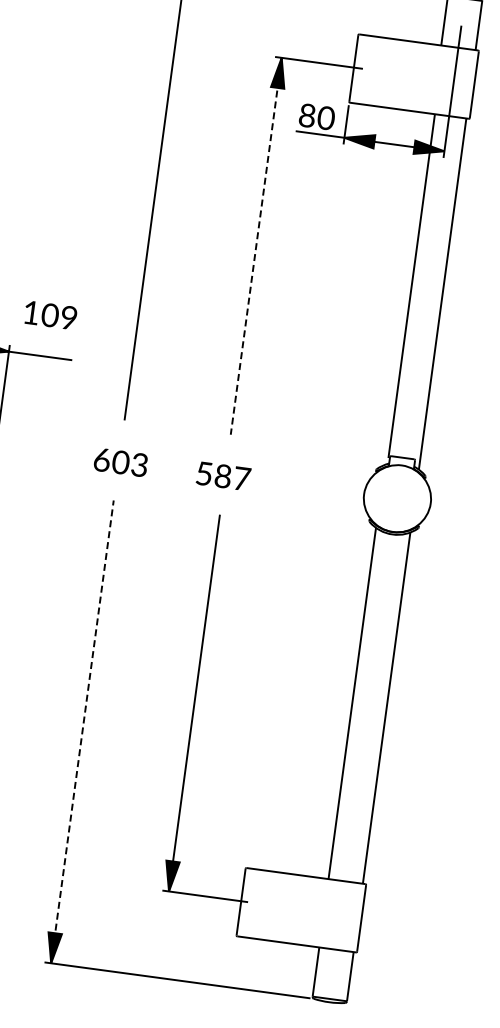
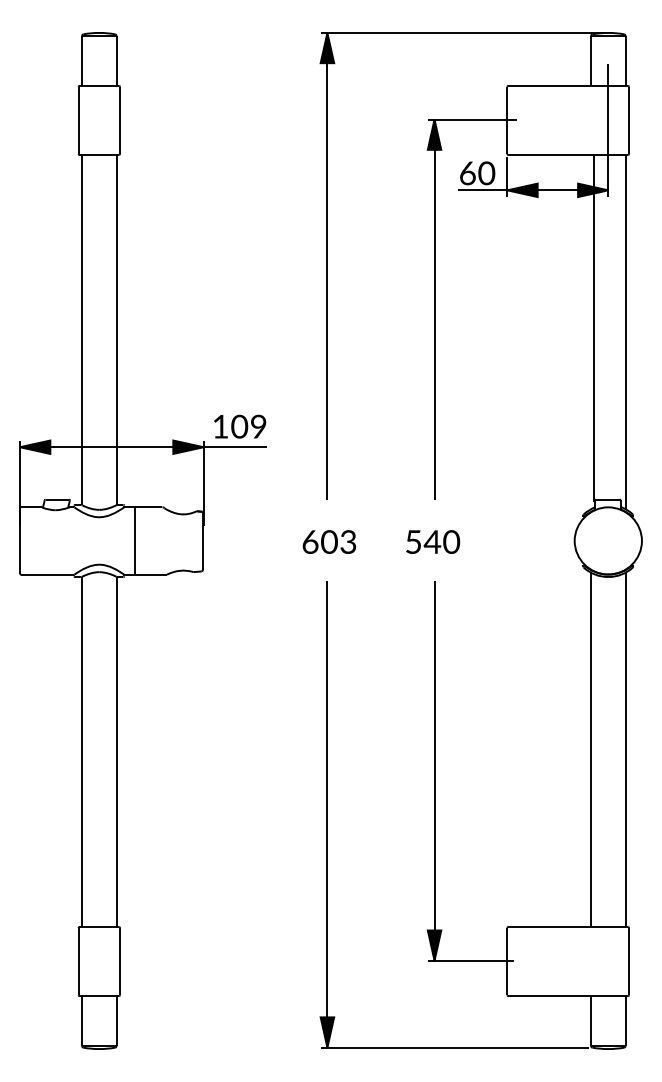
text: (307, 114) -> (467, 172), 80 -> 60
line: (256, 247) -> (434, 310), dashed -> solid
text: (51, 315) -> (240, 426), moved
text: (232, 476) -> (441, 541), 587 -> 540
line: (82, 732) -> (327, 814), dashed -> solid

